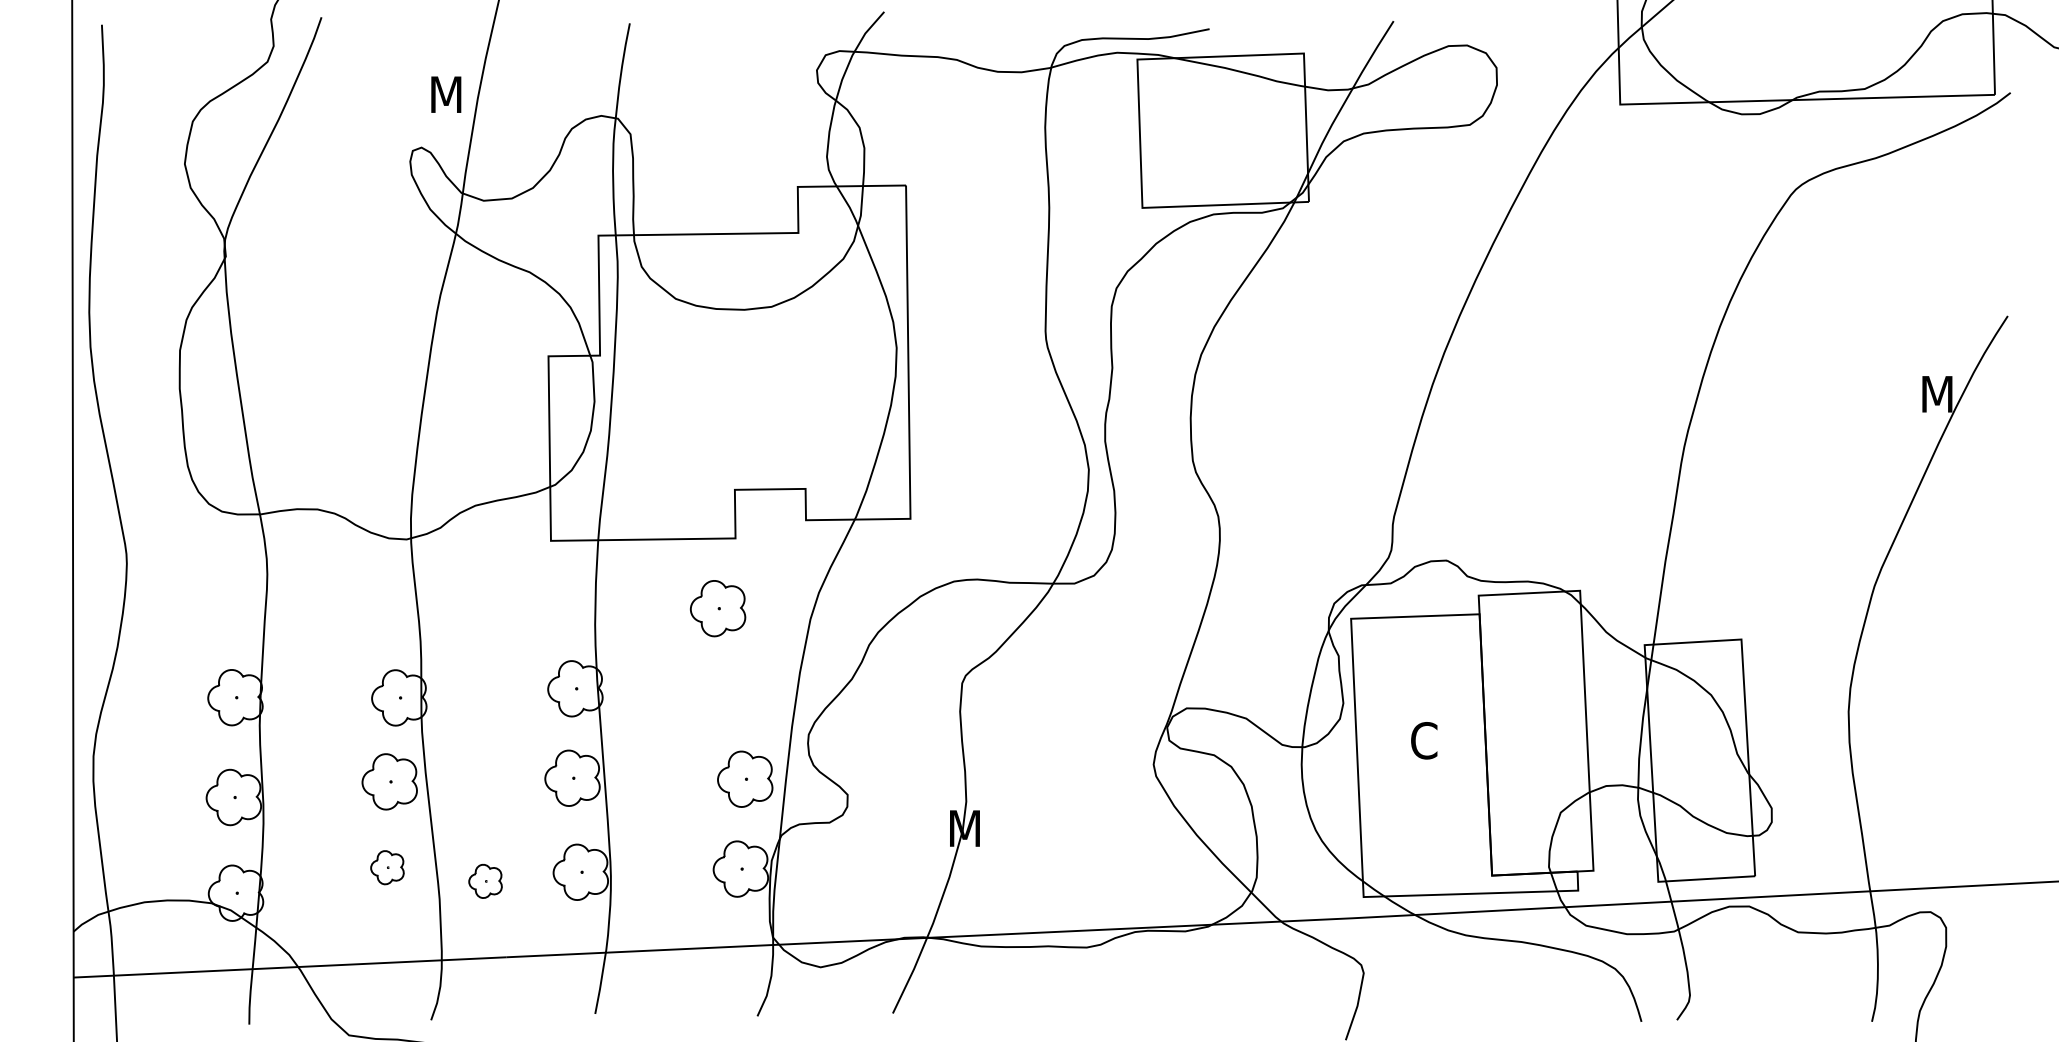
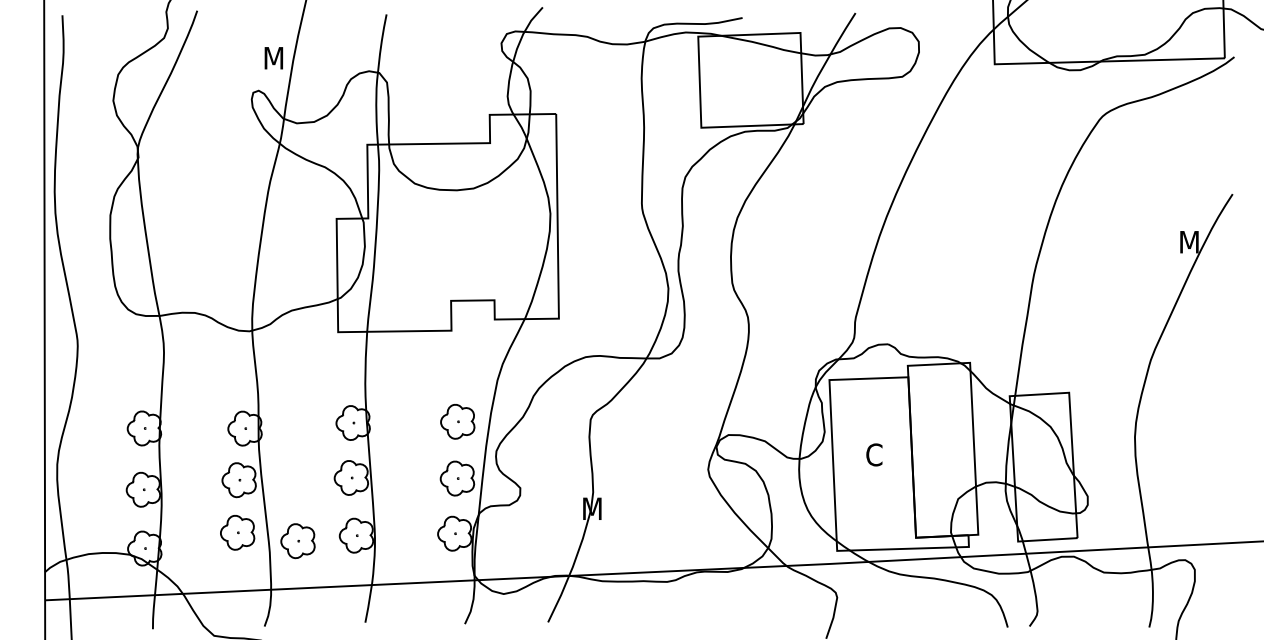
part: (717, 608) -> (457, 421), moved
part: (387, 867) -> (237, 532), size x1.67
part: (484, 881) -> (297, 541), size x1.67

